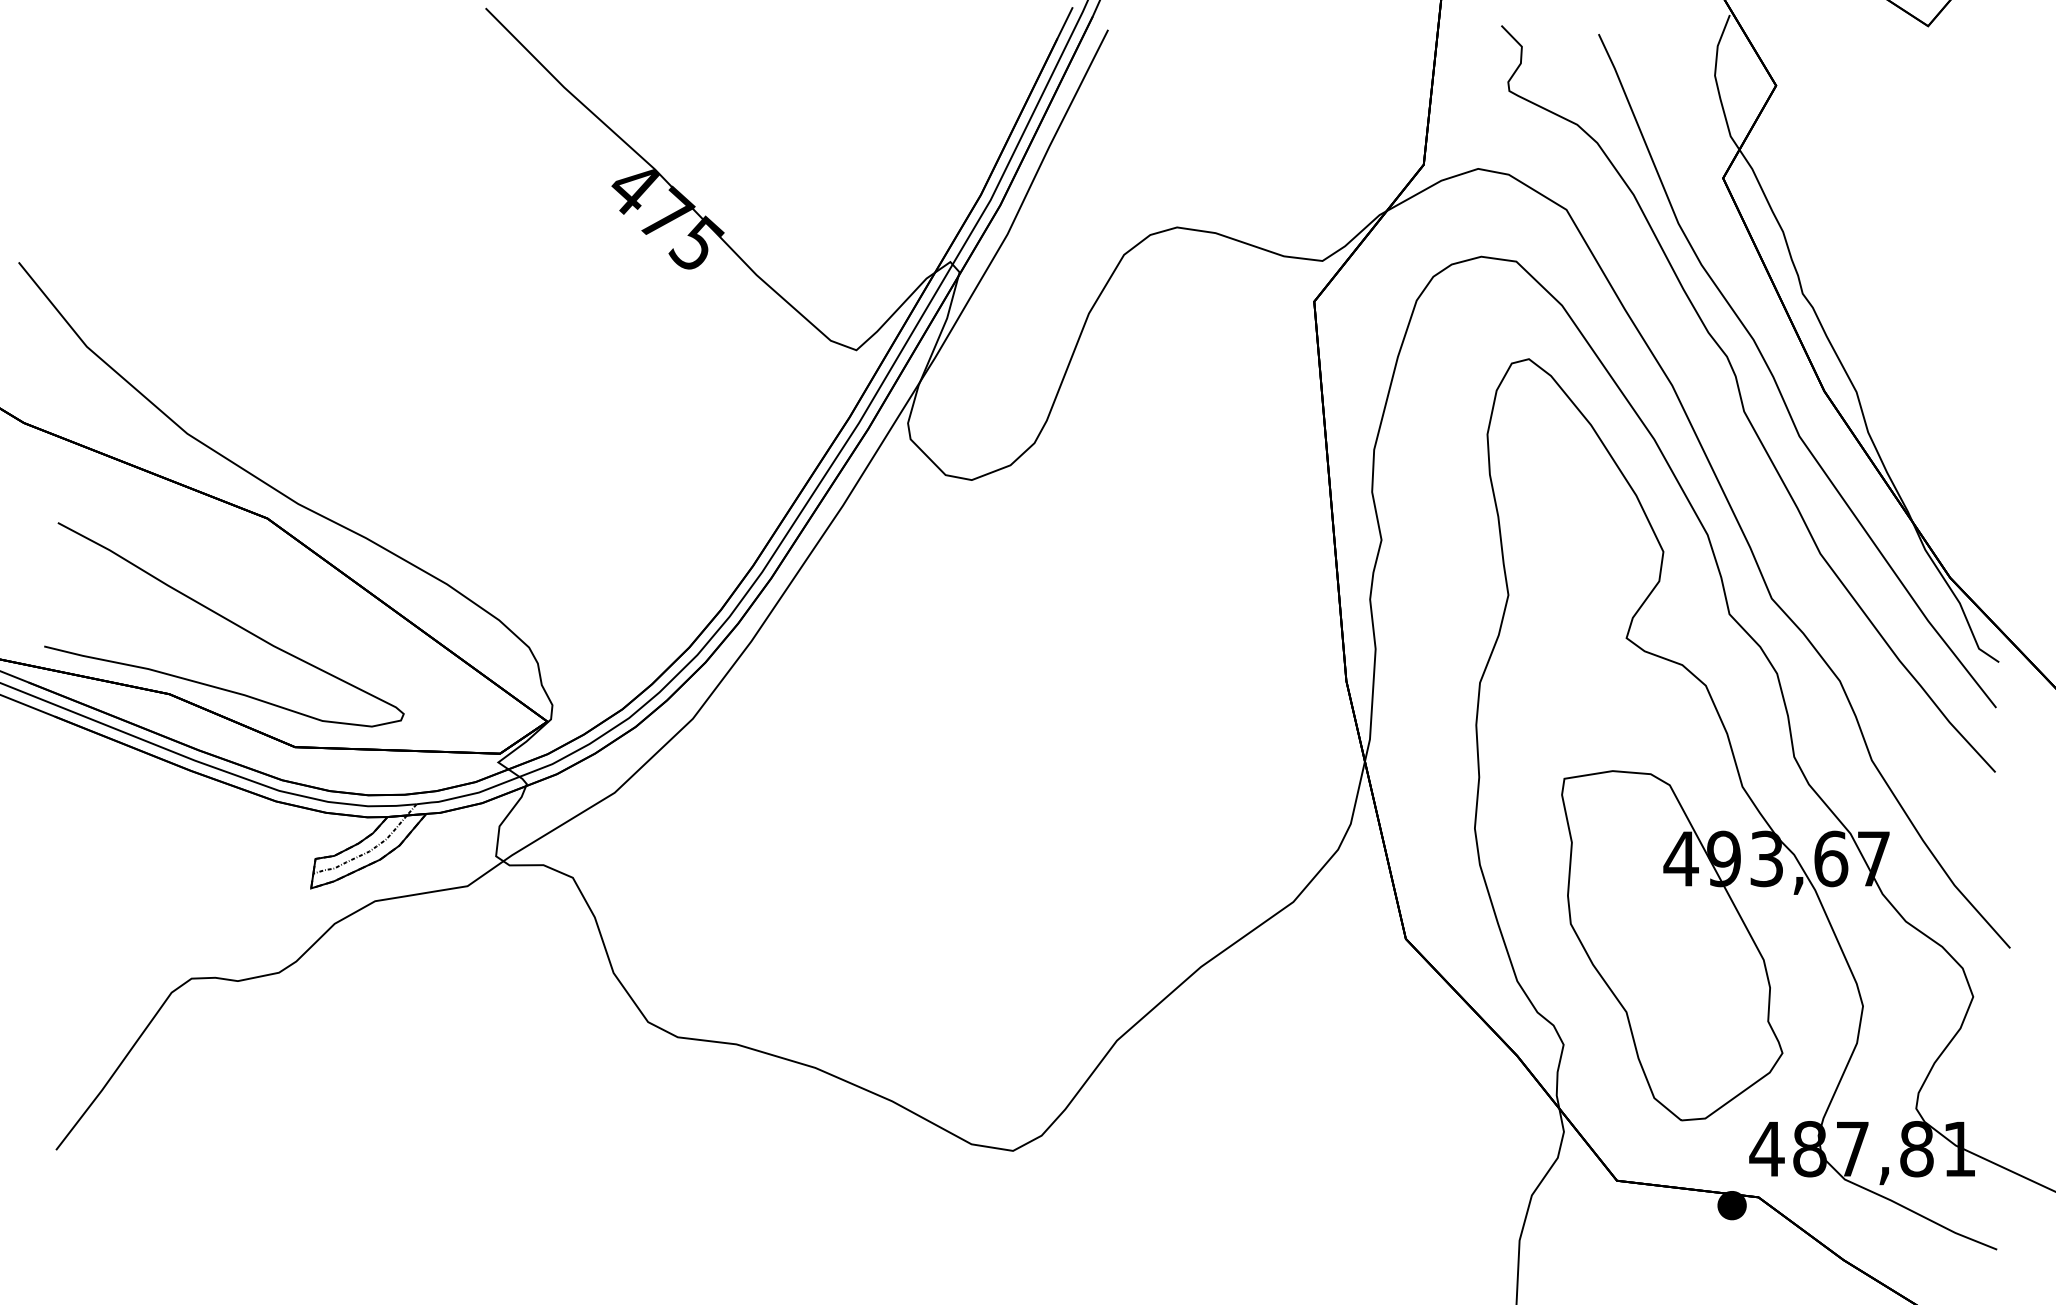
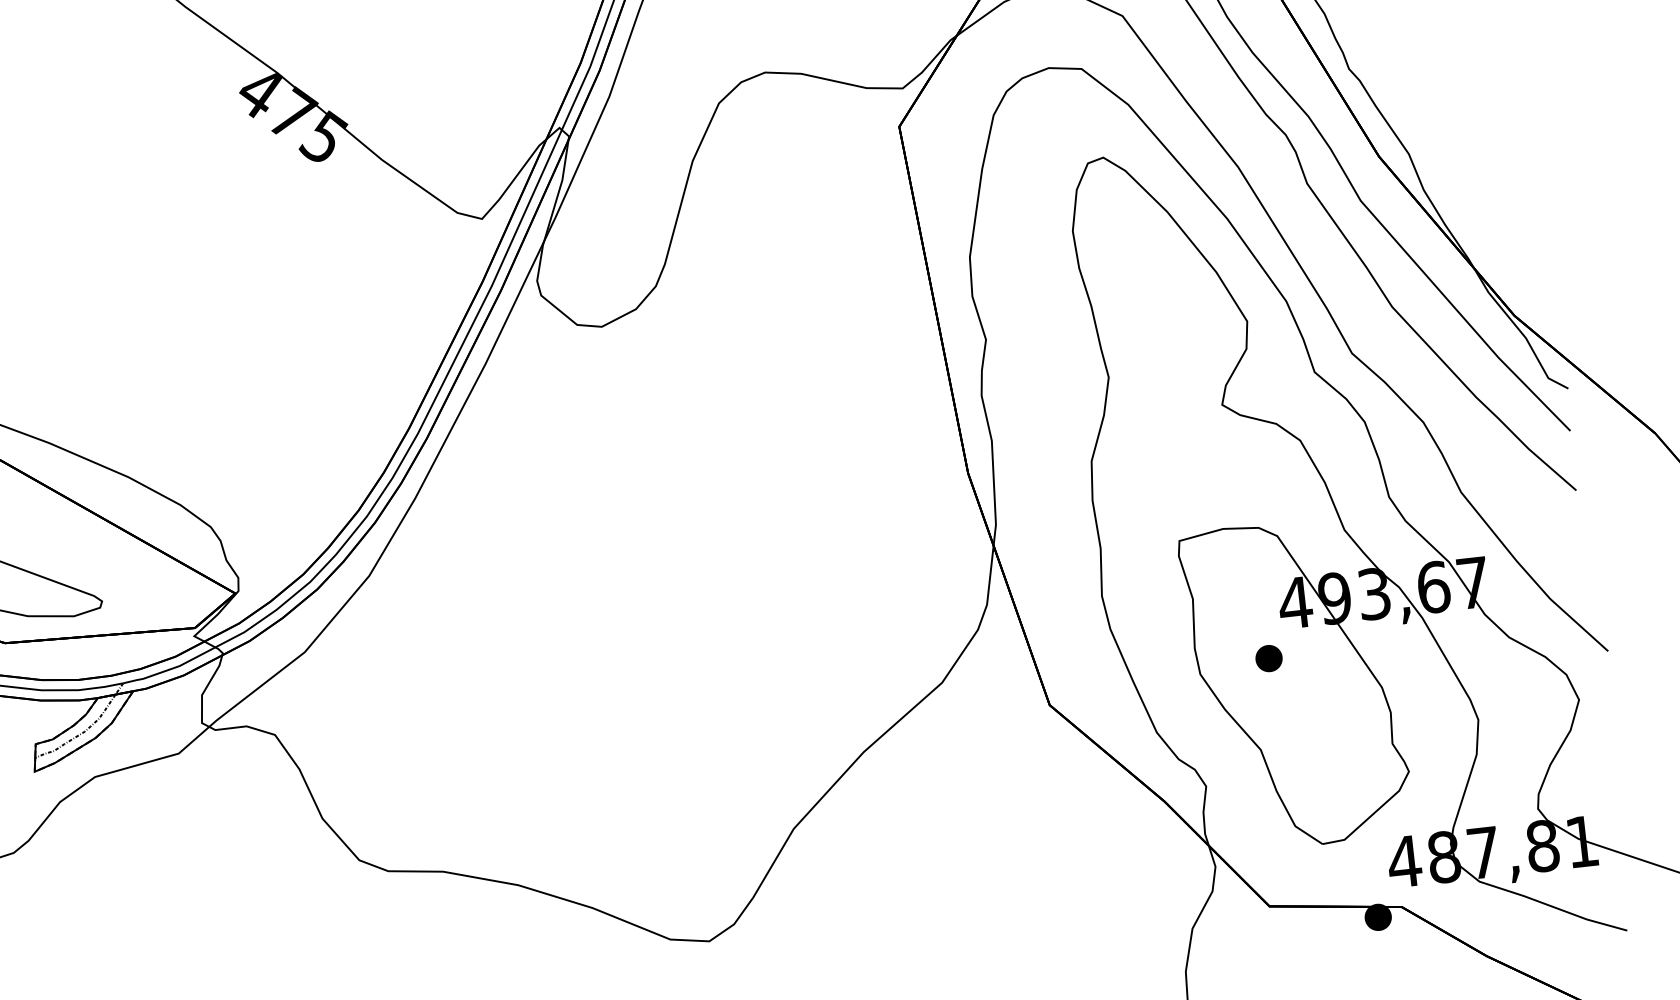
part: (1645, 914) -> (1268, 657), added

